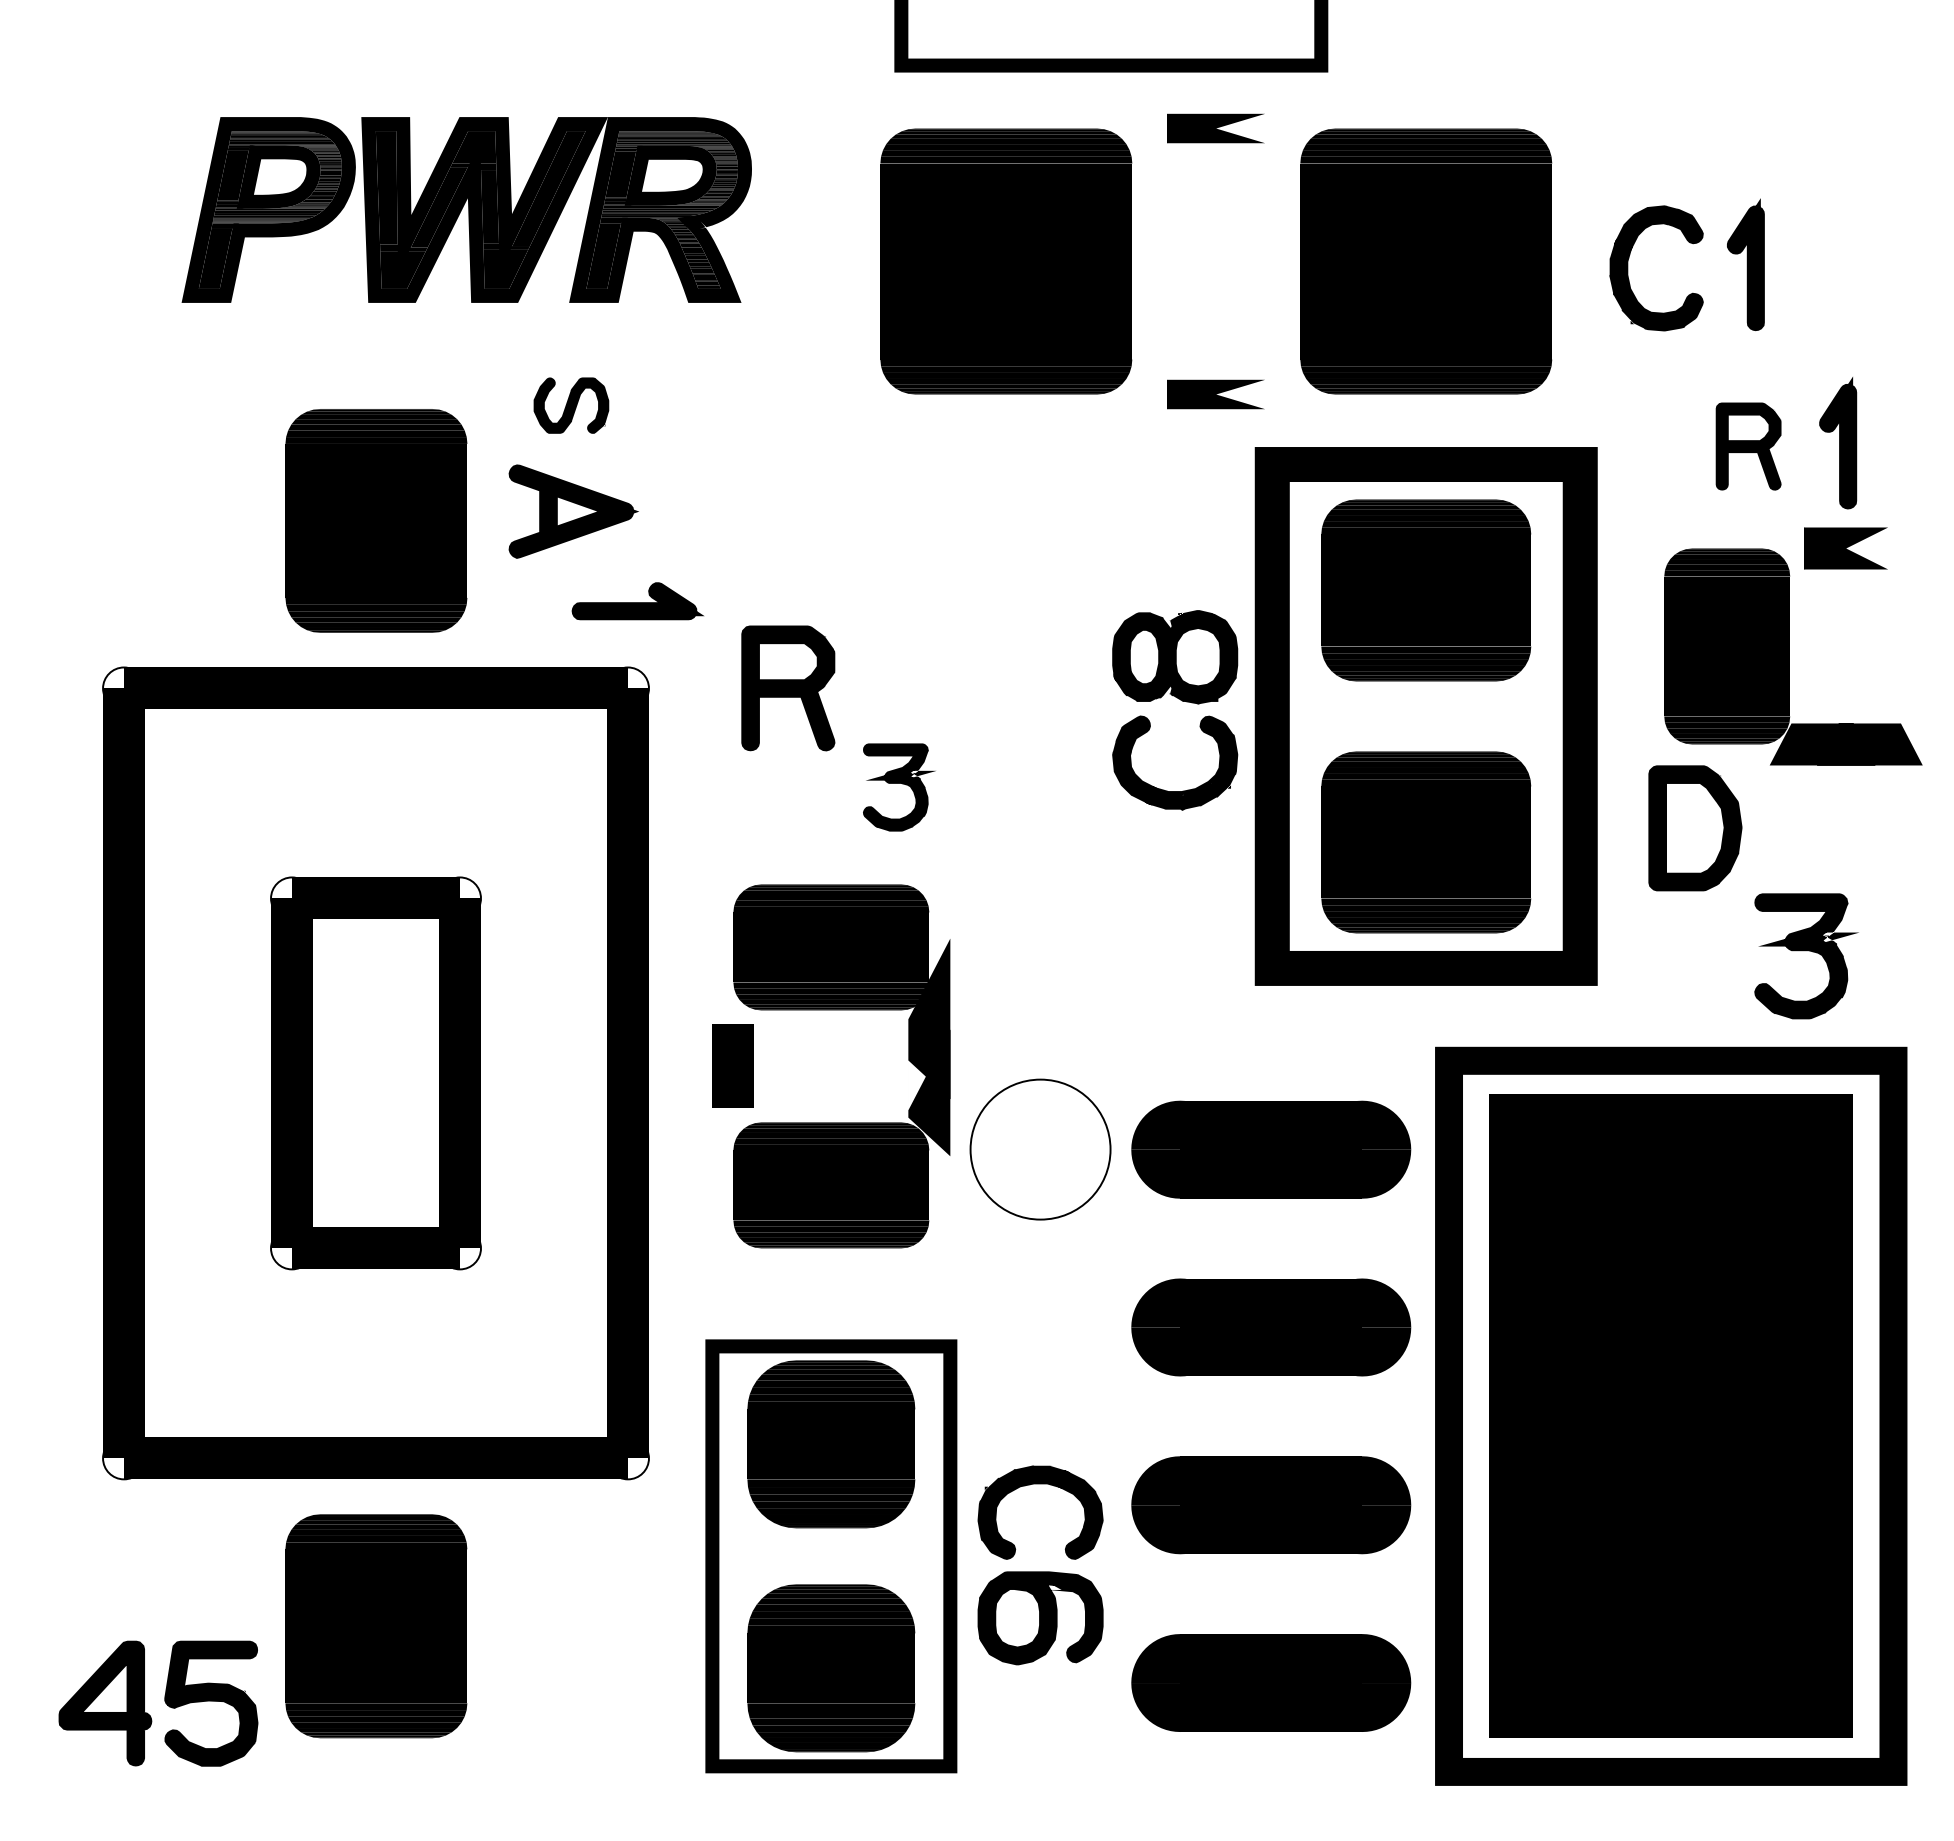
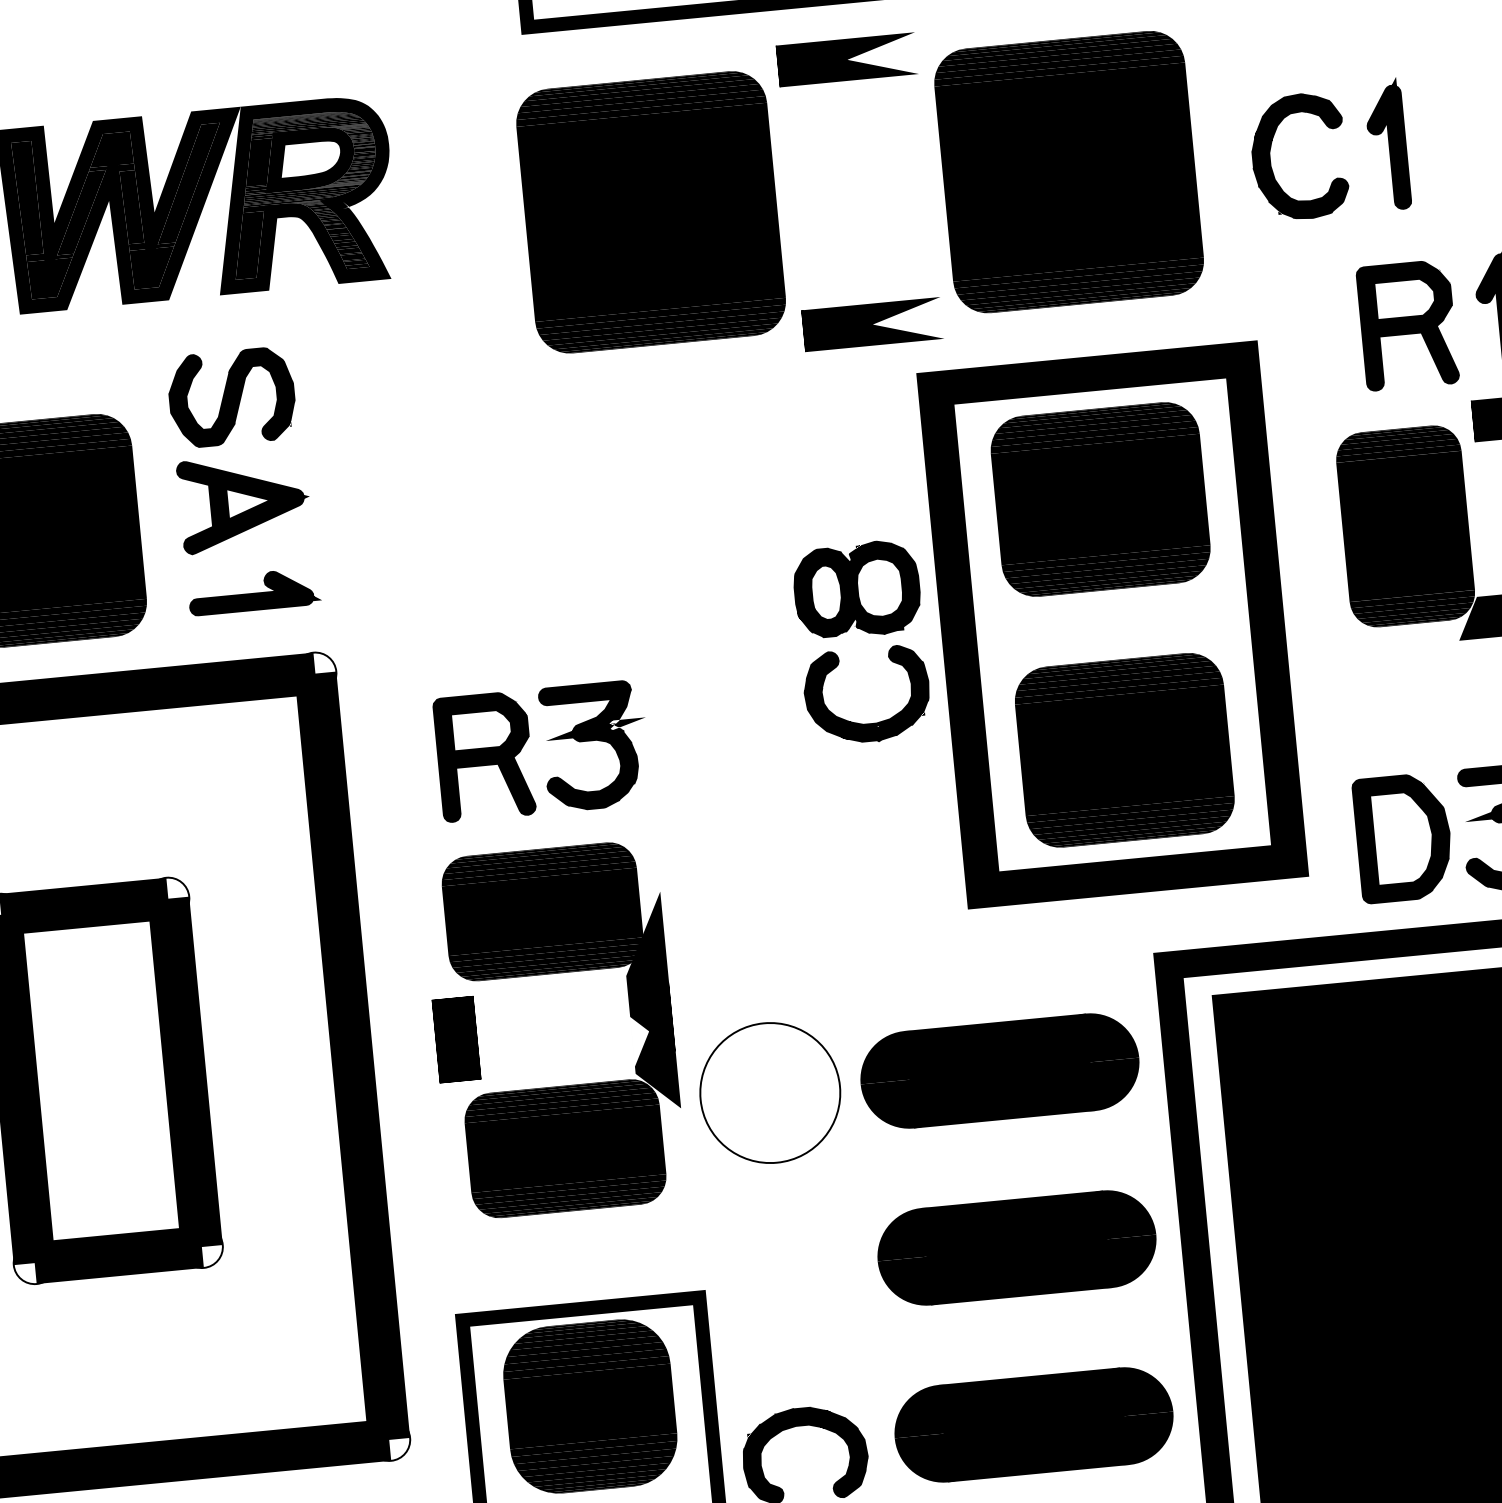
part: (1215, 128) -> (846, 59), size x1.43
part: (1215, 394) -> (872, 324), size x1.43
part: (571, 405) -> (232, 397), size x1.67
part: (1748, 446) -> (1407, 325), size x1.43
part: (637, 601) -> (253, 592), moved
part: (788, 688) -> (484, 756), moved
part: (899, 787) -> (595, 746), size x1.43
part: (1695, 828) -> (1403, 838), moved

